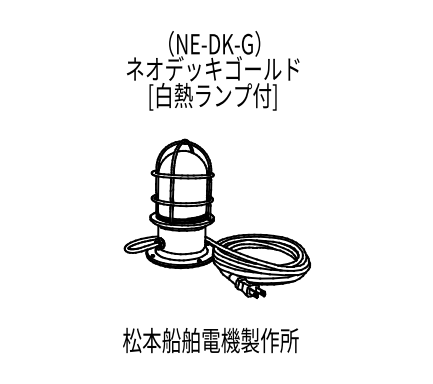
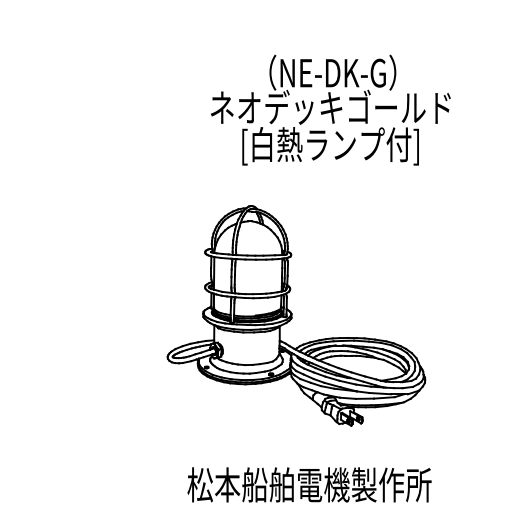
text: (213, 70) -> (331, 109), moved
text: (210, 340) -> (309, 484), moved

